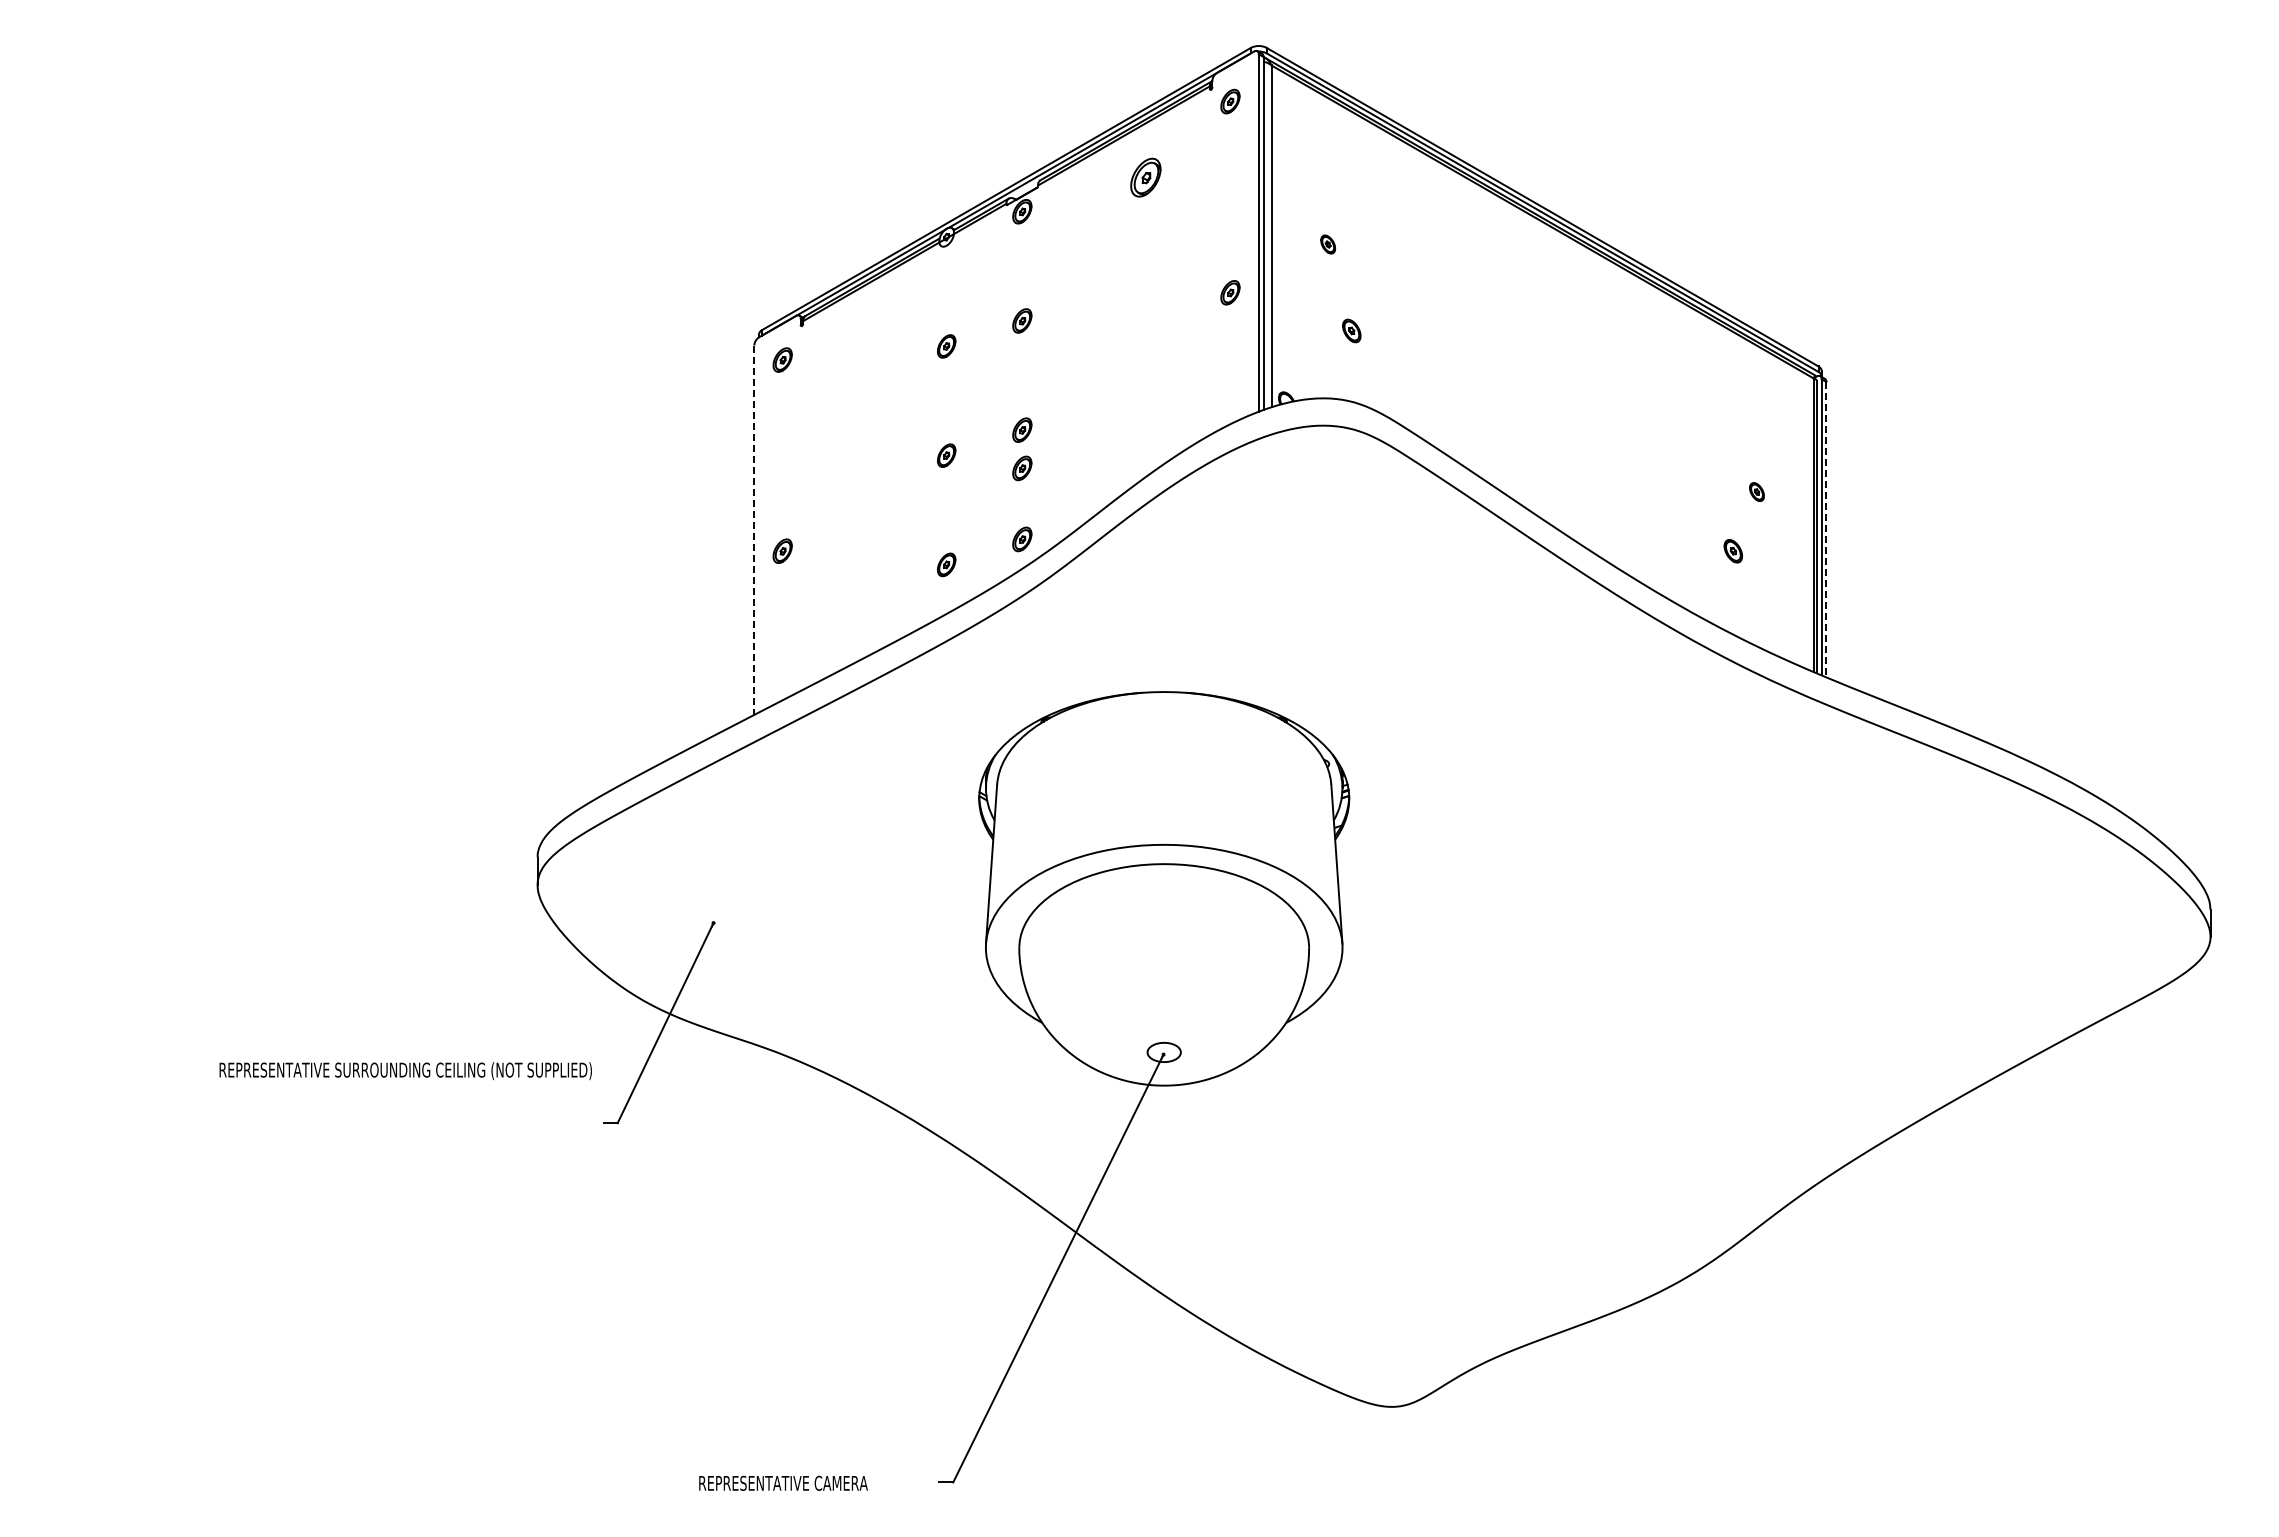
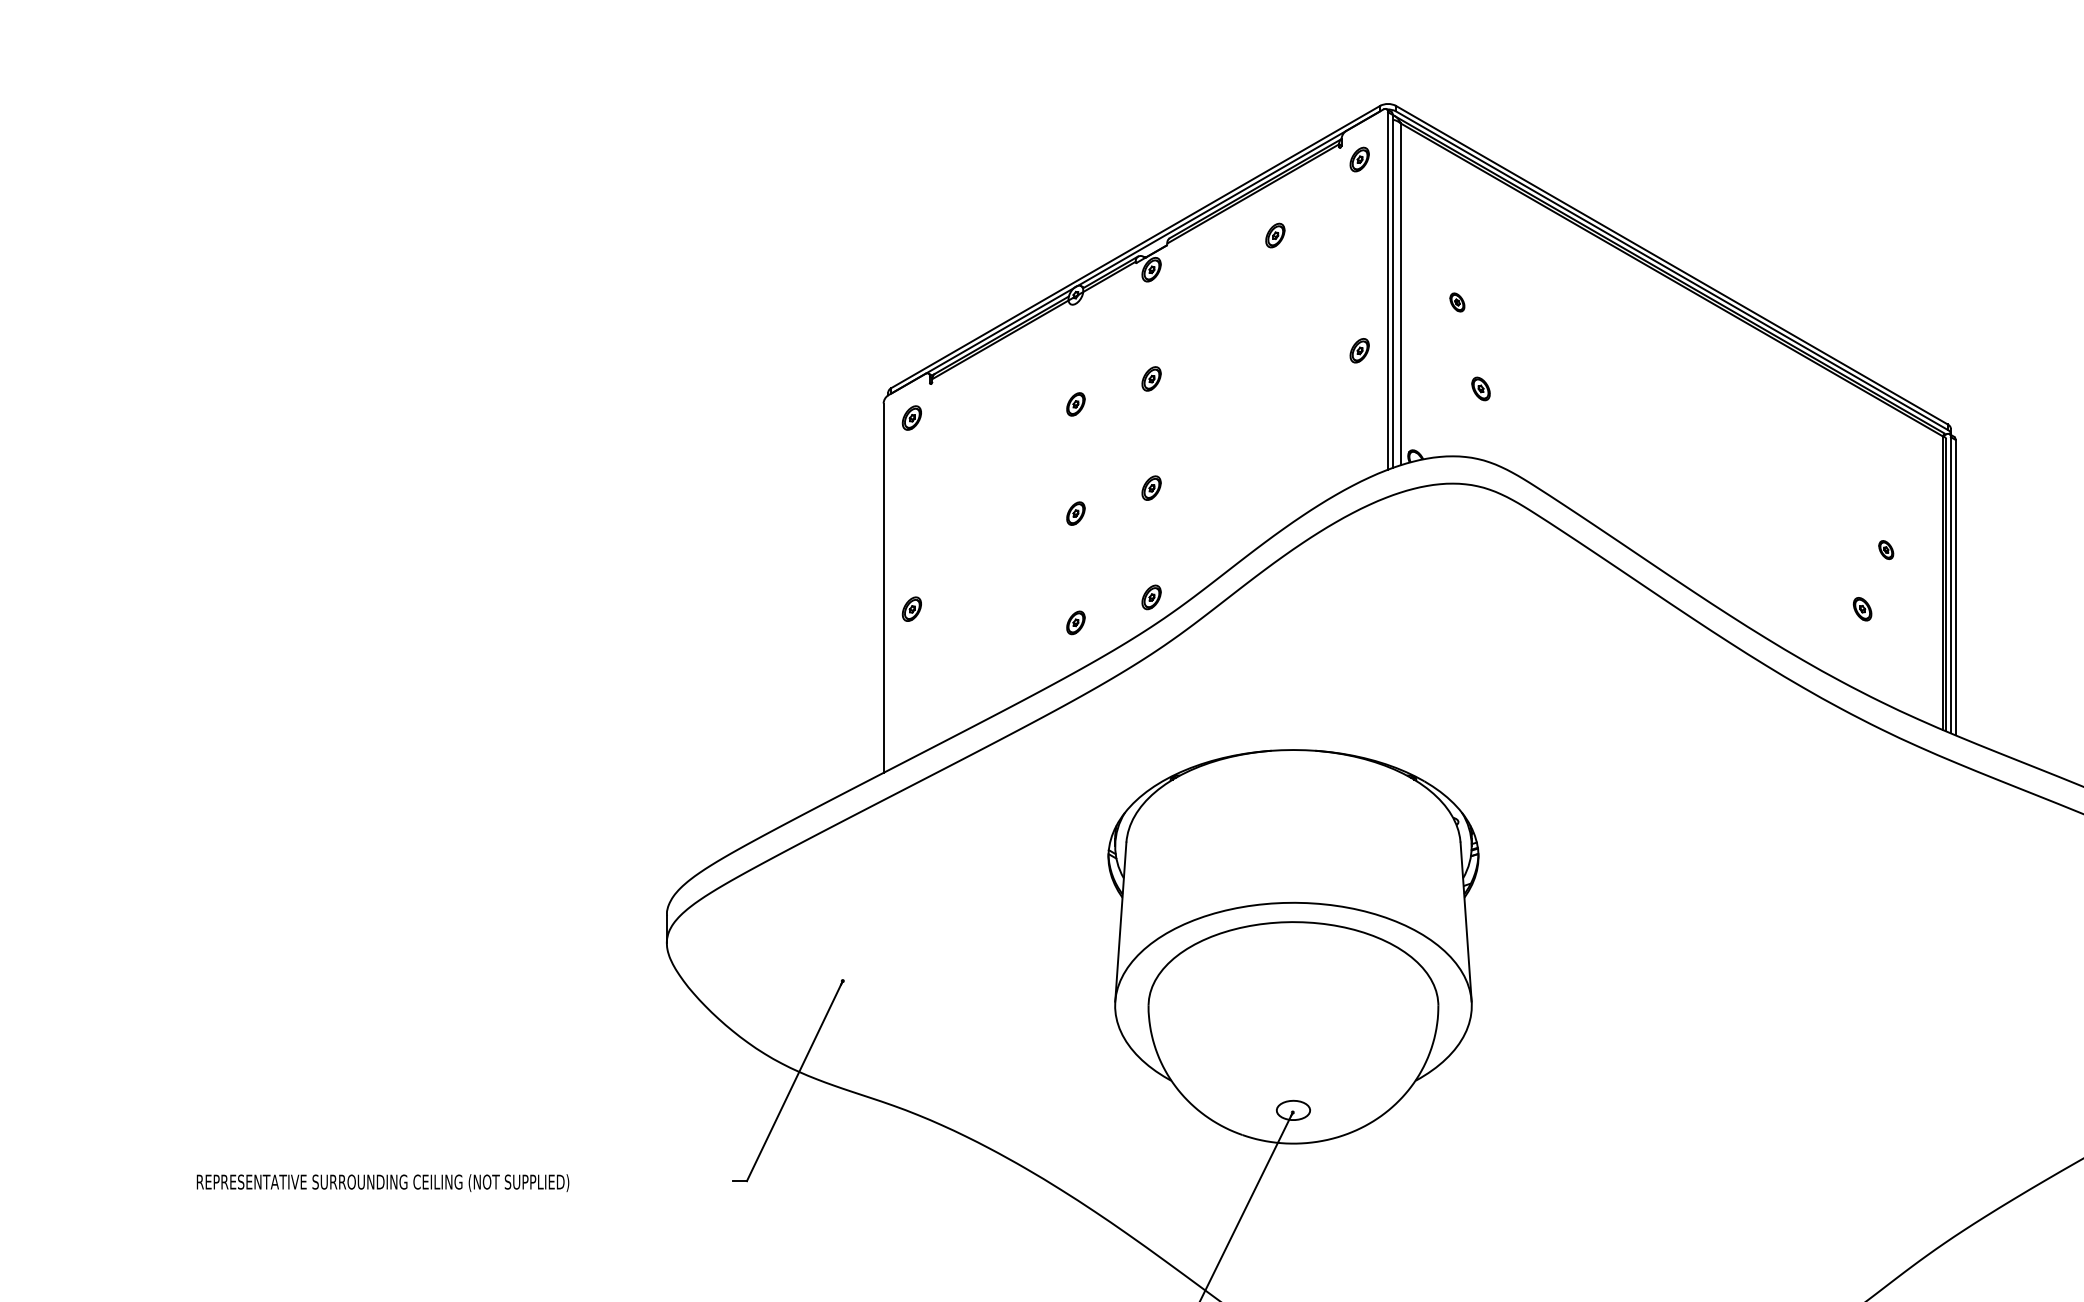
part: (1146, 177) -> (1275, 235), size x0.62
part: (1022, 468) -> (1151, 526), removed
line: (1826, 529) -> (1955, 587), dashed -> solid
line: (754, 530) -> (883, 588), dashed -> solid
text: (405, 1071) -> (382, 1183), moved

